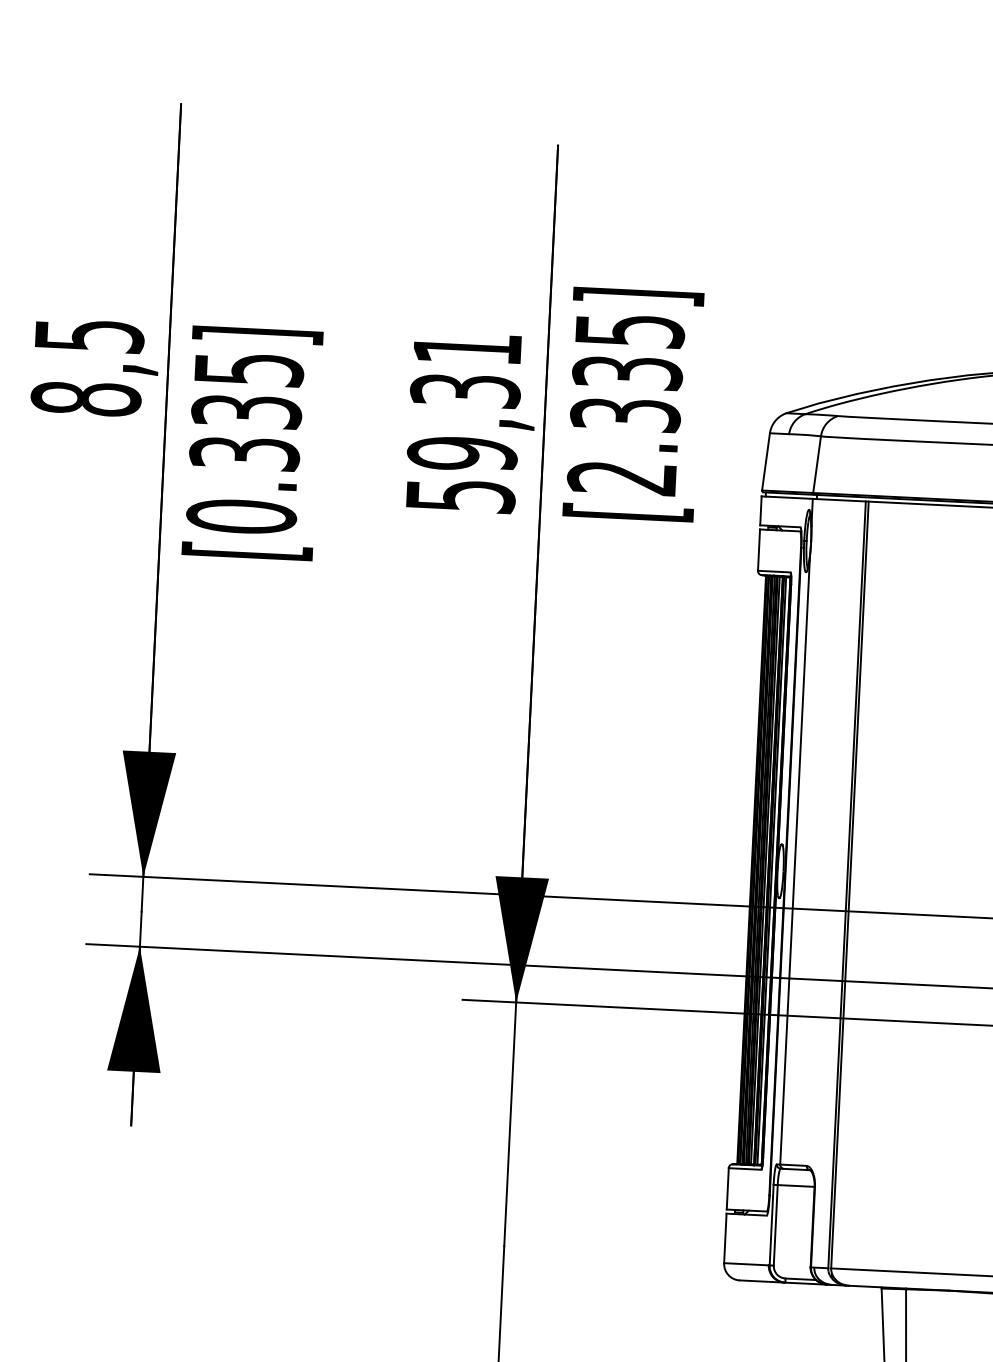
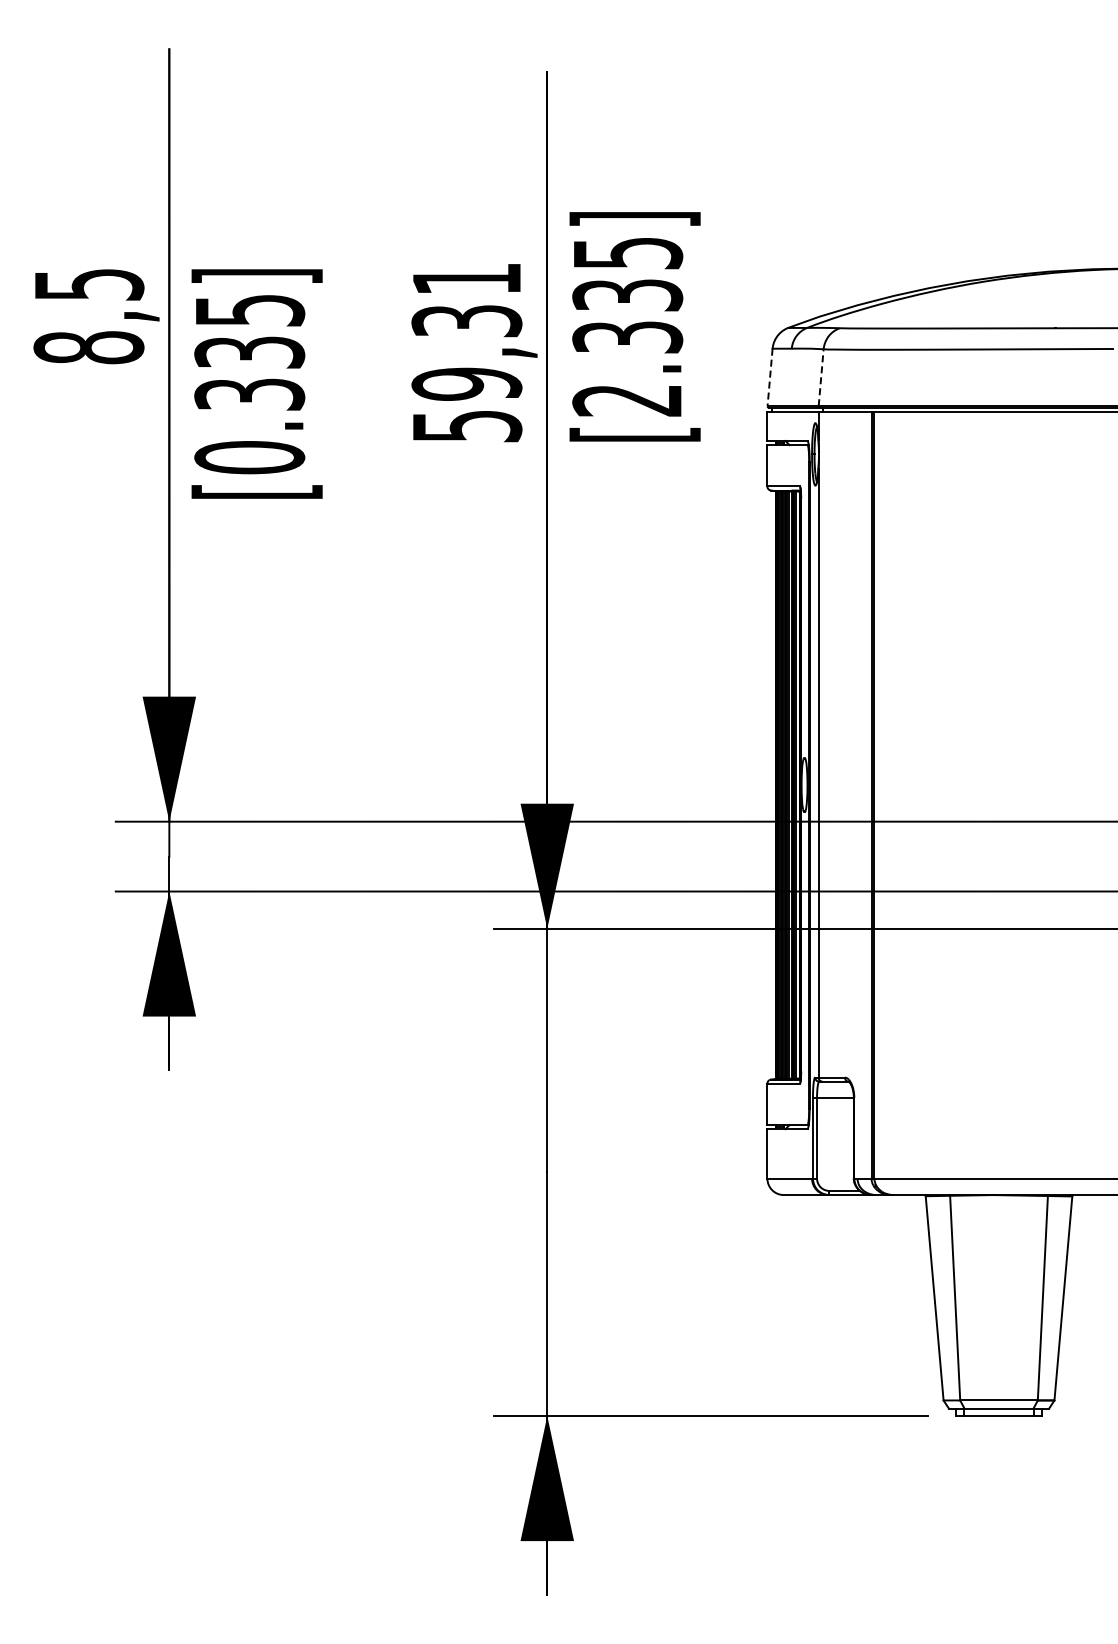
line: (766, 461) -> (770, 377), solid -> dashed
line: (817, 464) -> (821, 377), solid -> dashed

